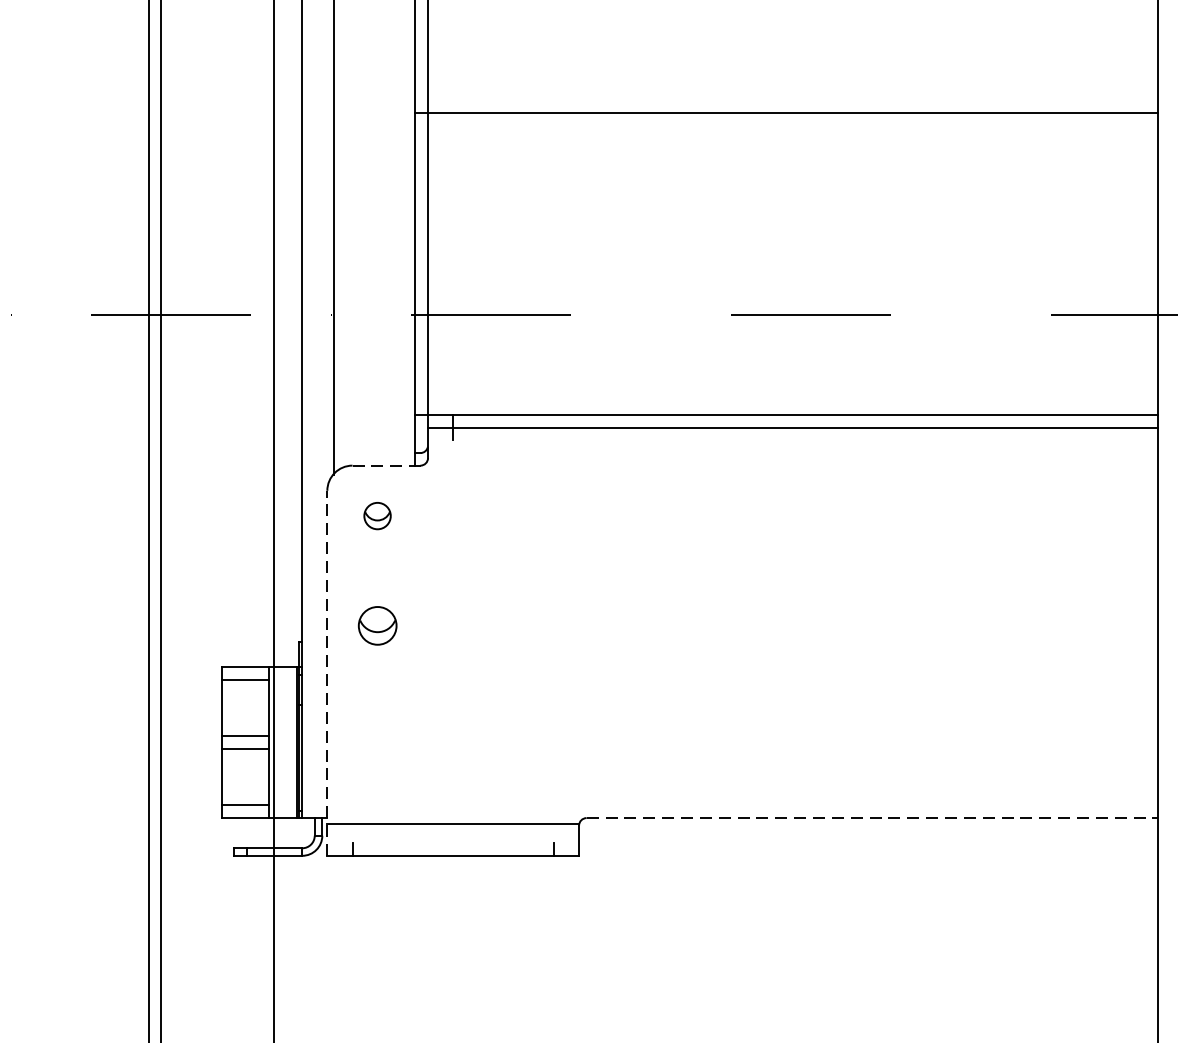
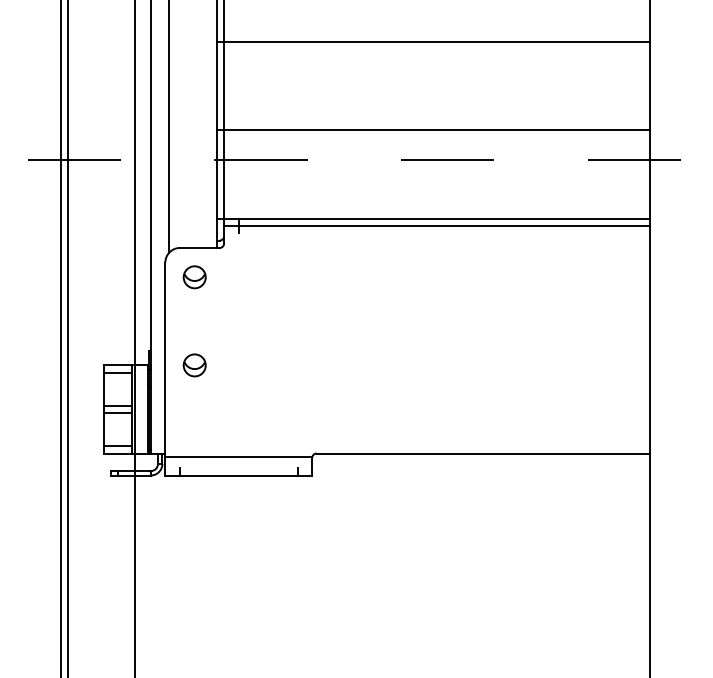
line: (785, 264) -> (432, 130), added
line: (385, 464) -> (199, 247), dashed -> solid
part: (377, 516) -> (194, 277), size x1.43
part: (377, 626) -> (194, 365), moved
line: (327, 672) -> (165, 368), dashed -> solid
line: (872, 818) -> (483, 453), dashed -> solid

